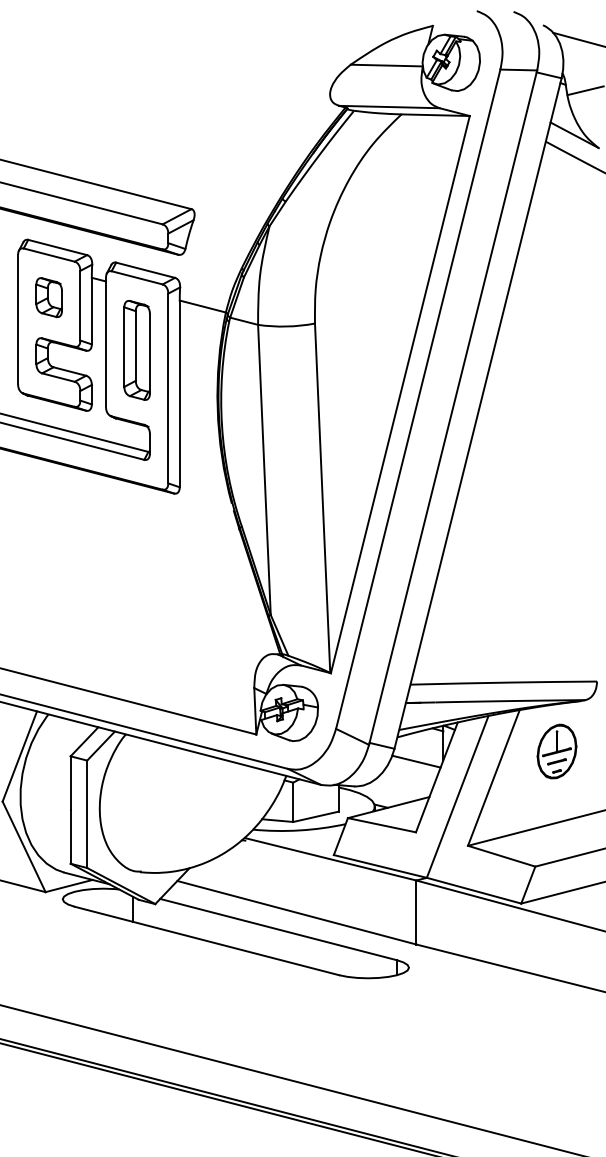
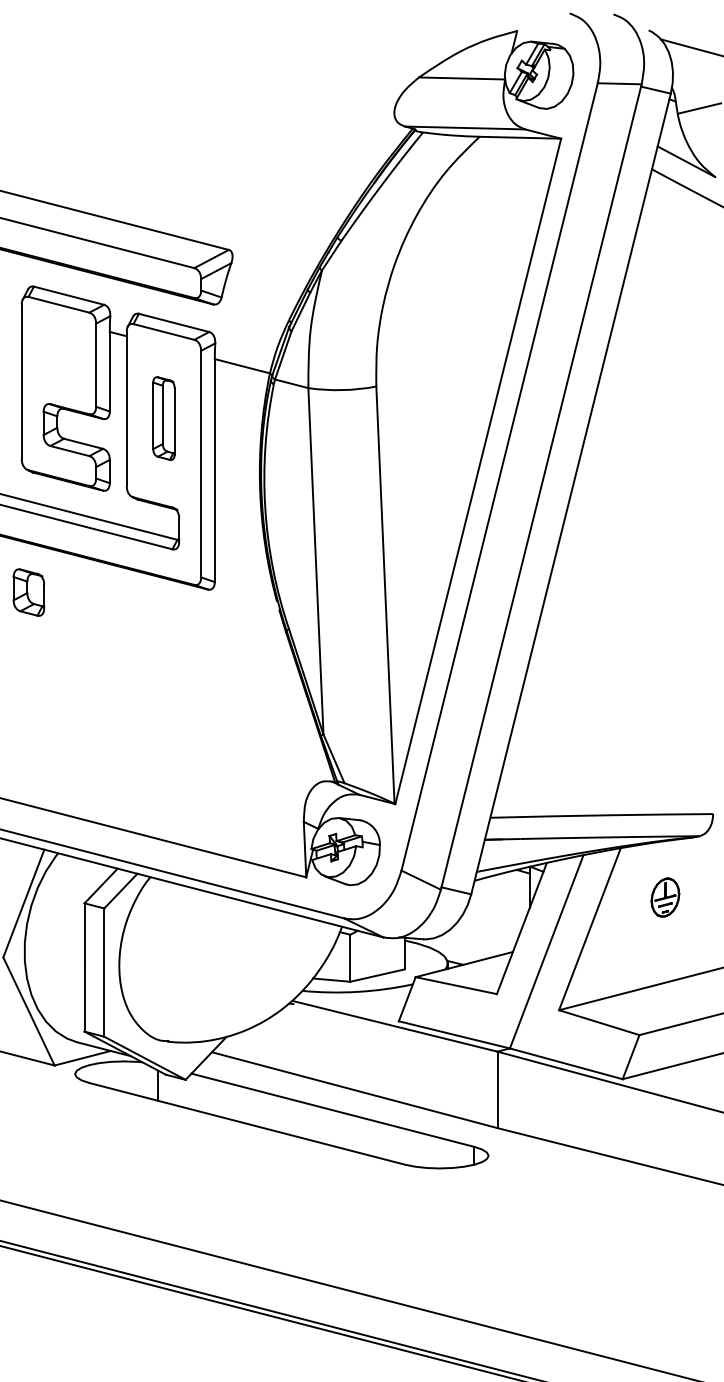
part: (48, 297) -> (28, 592), moved
part: (136, 350) -> (163, 418), size x0.7
part: (557, 751) -> (665, 897), size x0.6
line: (416, 761) -> (497, 909), removed

